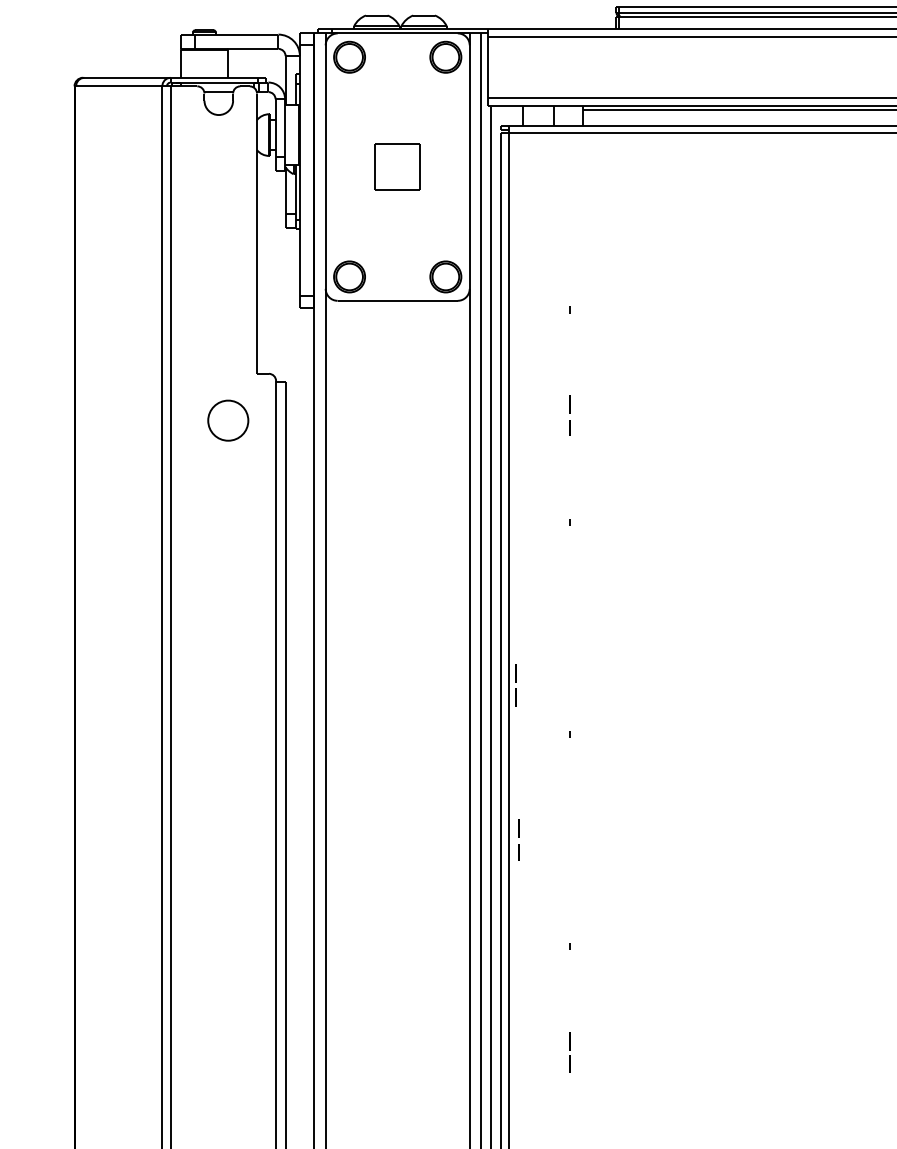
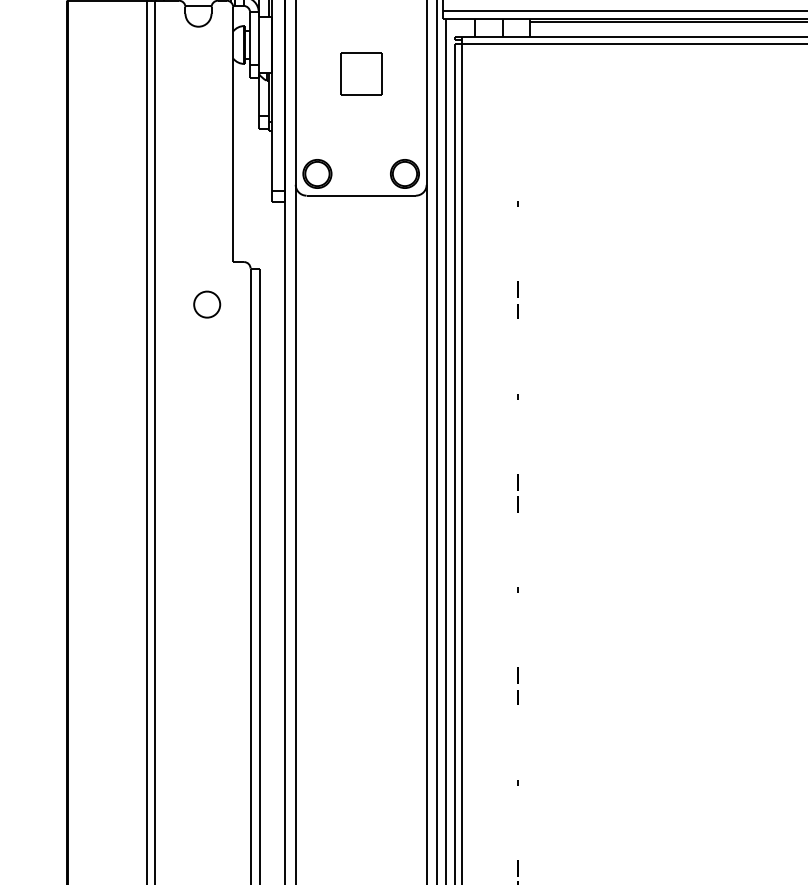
part: (228, 420) -> (207, 304), size x0.71
line: (515, 682) -> (517, 490), moved
line: (518, 837) -> (517, 683), moved

